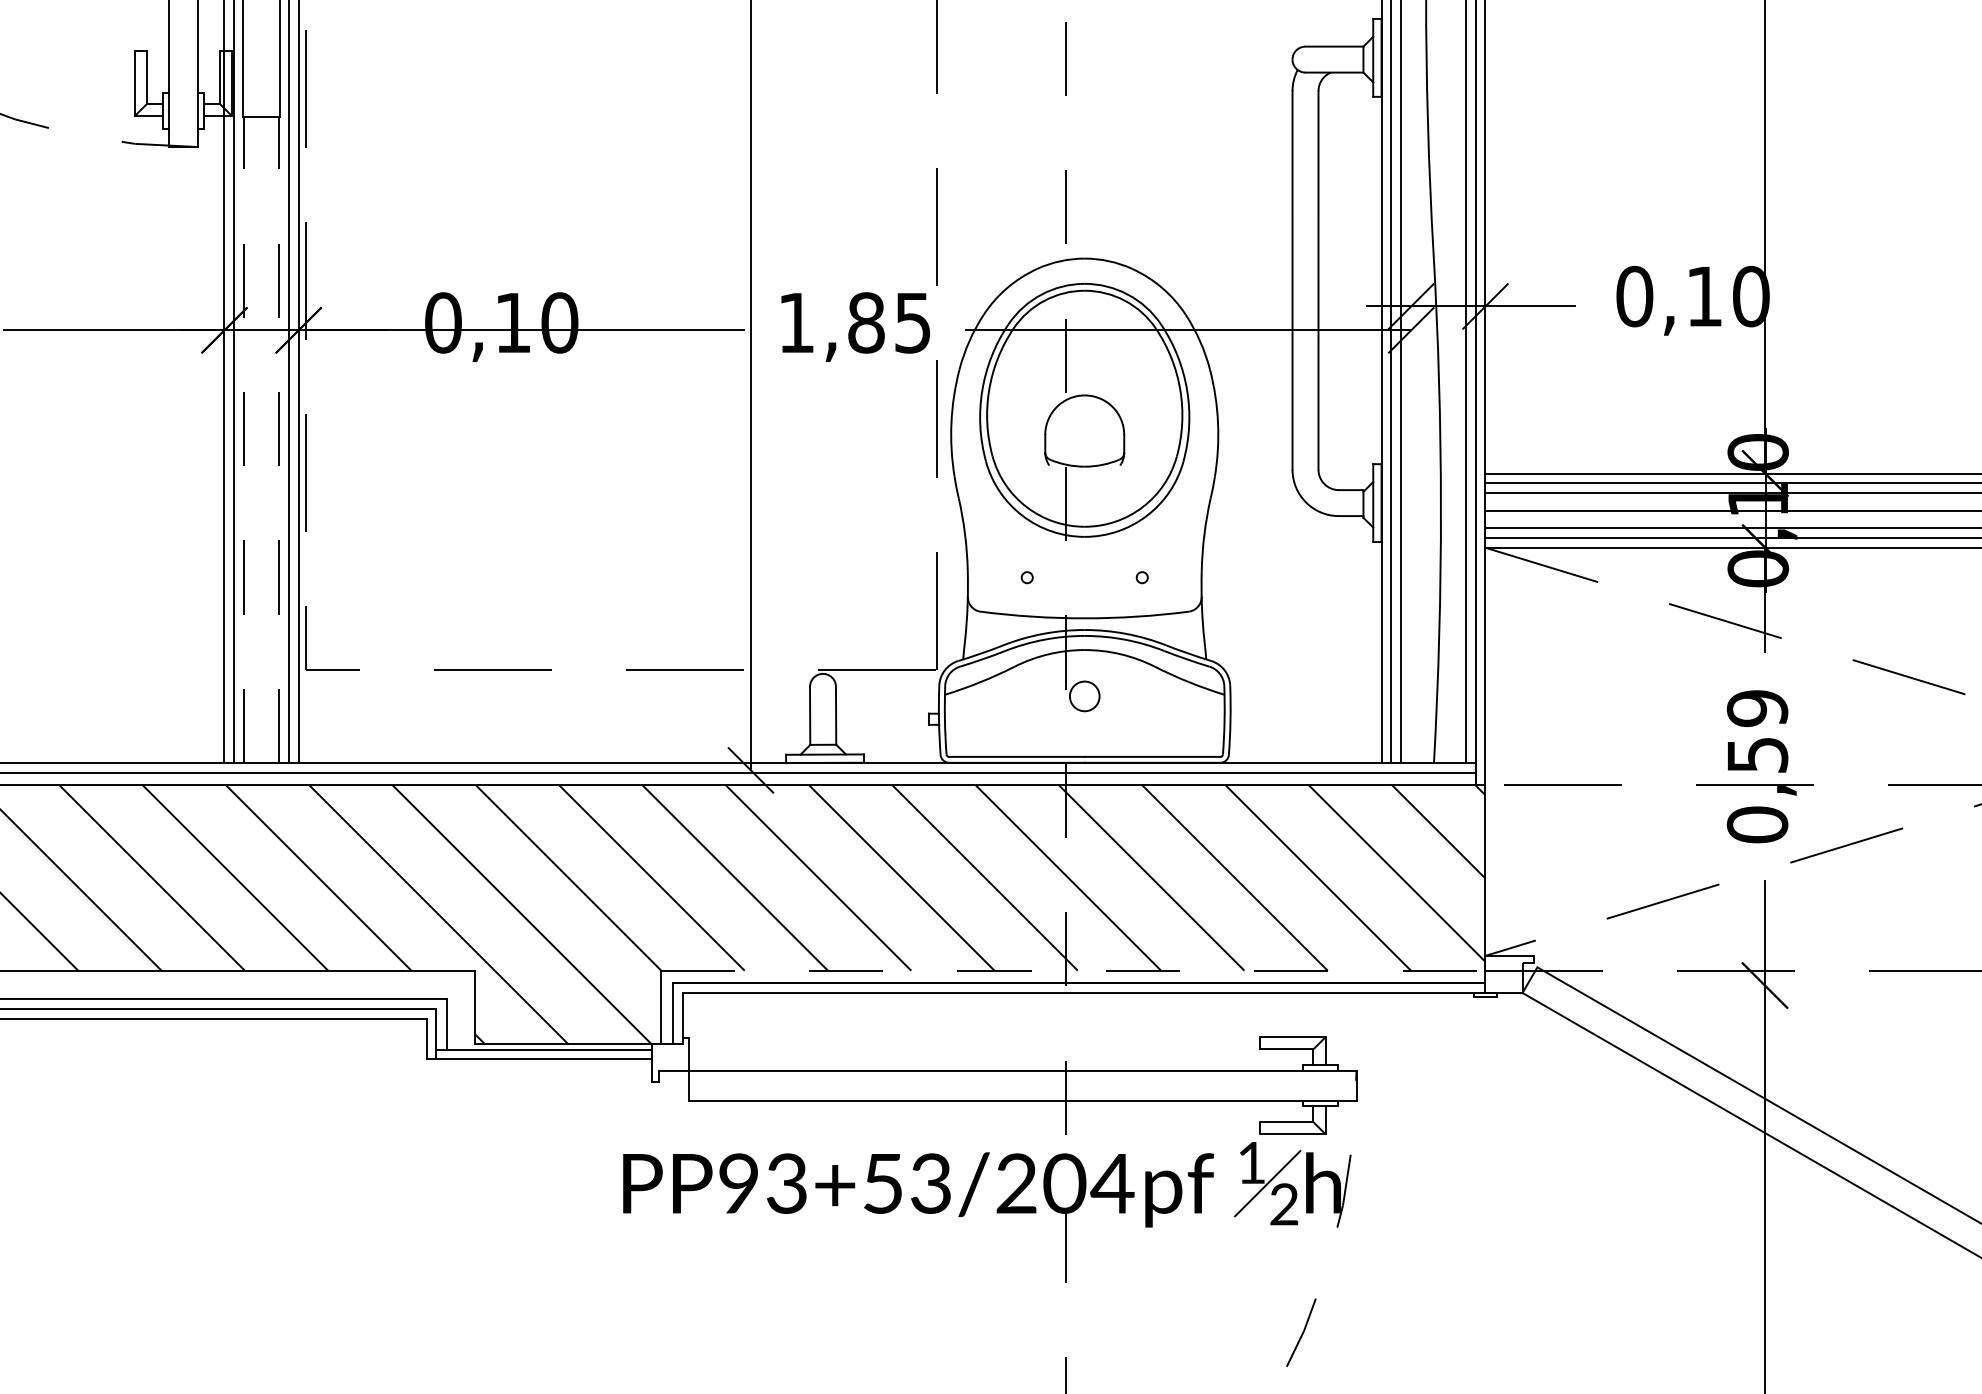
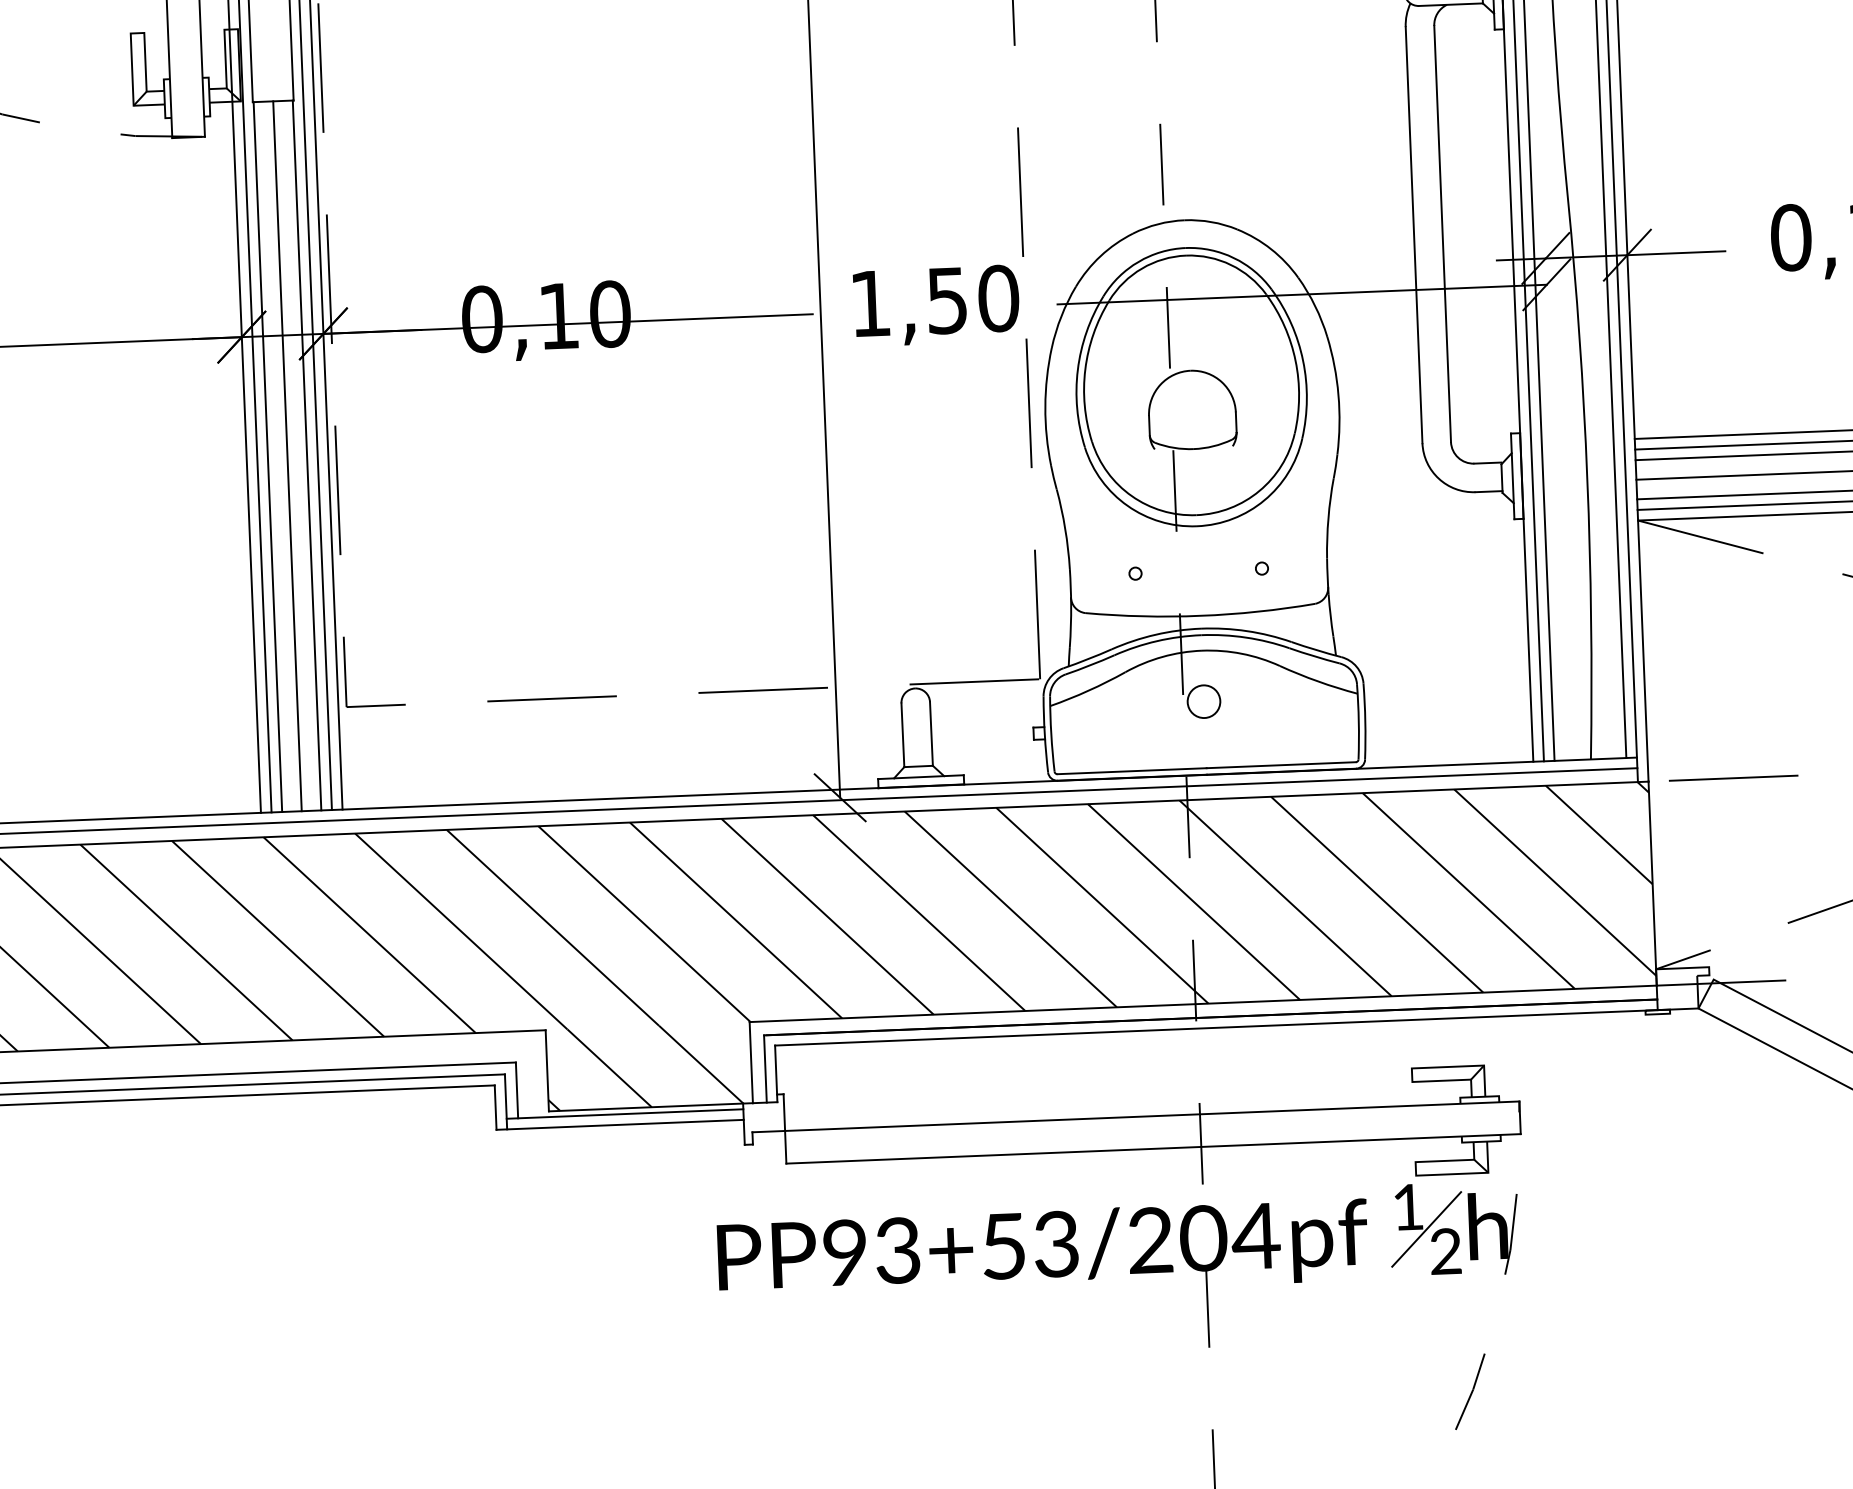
text: (889, 322) -> (972, 299), 1,85 -> 1,50
line: (261, 439) -> (287, 455), added
line: (243, 440) -> (267, 457), dashed -> solid
line: (279, 440) -> (307, 455), dashed -> solid
line: (1073, 970) -> (1203, 1003), dashed -> solid

